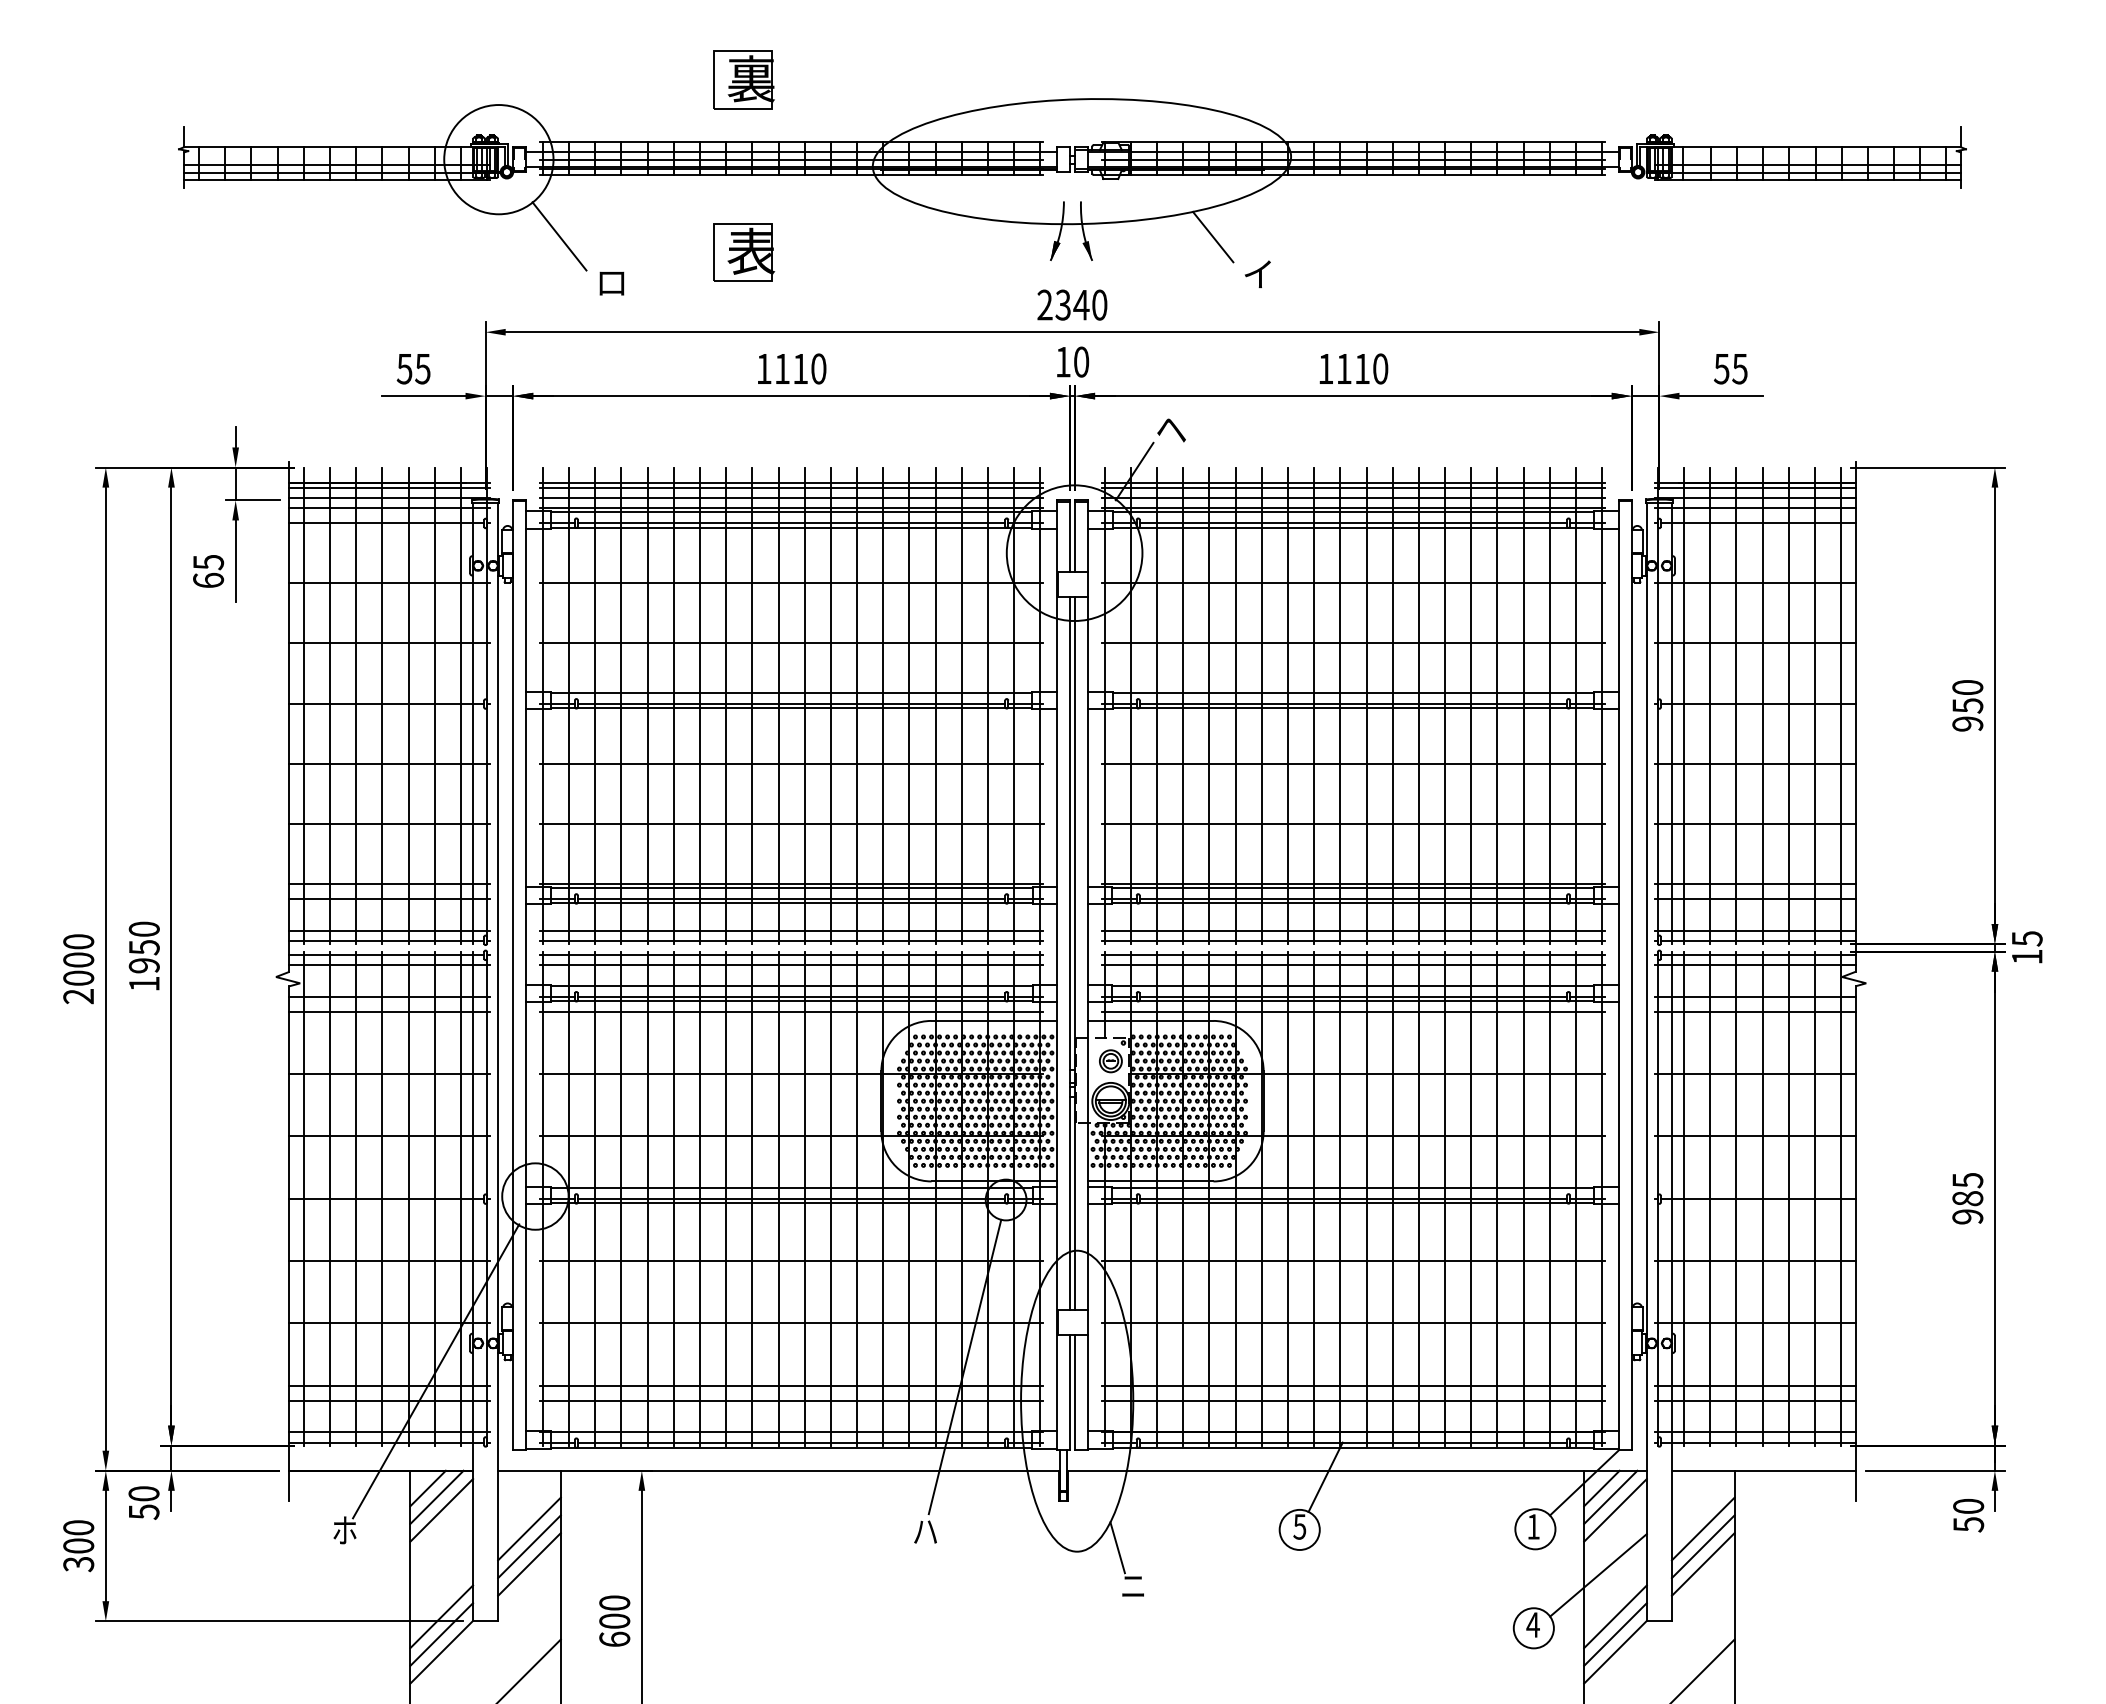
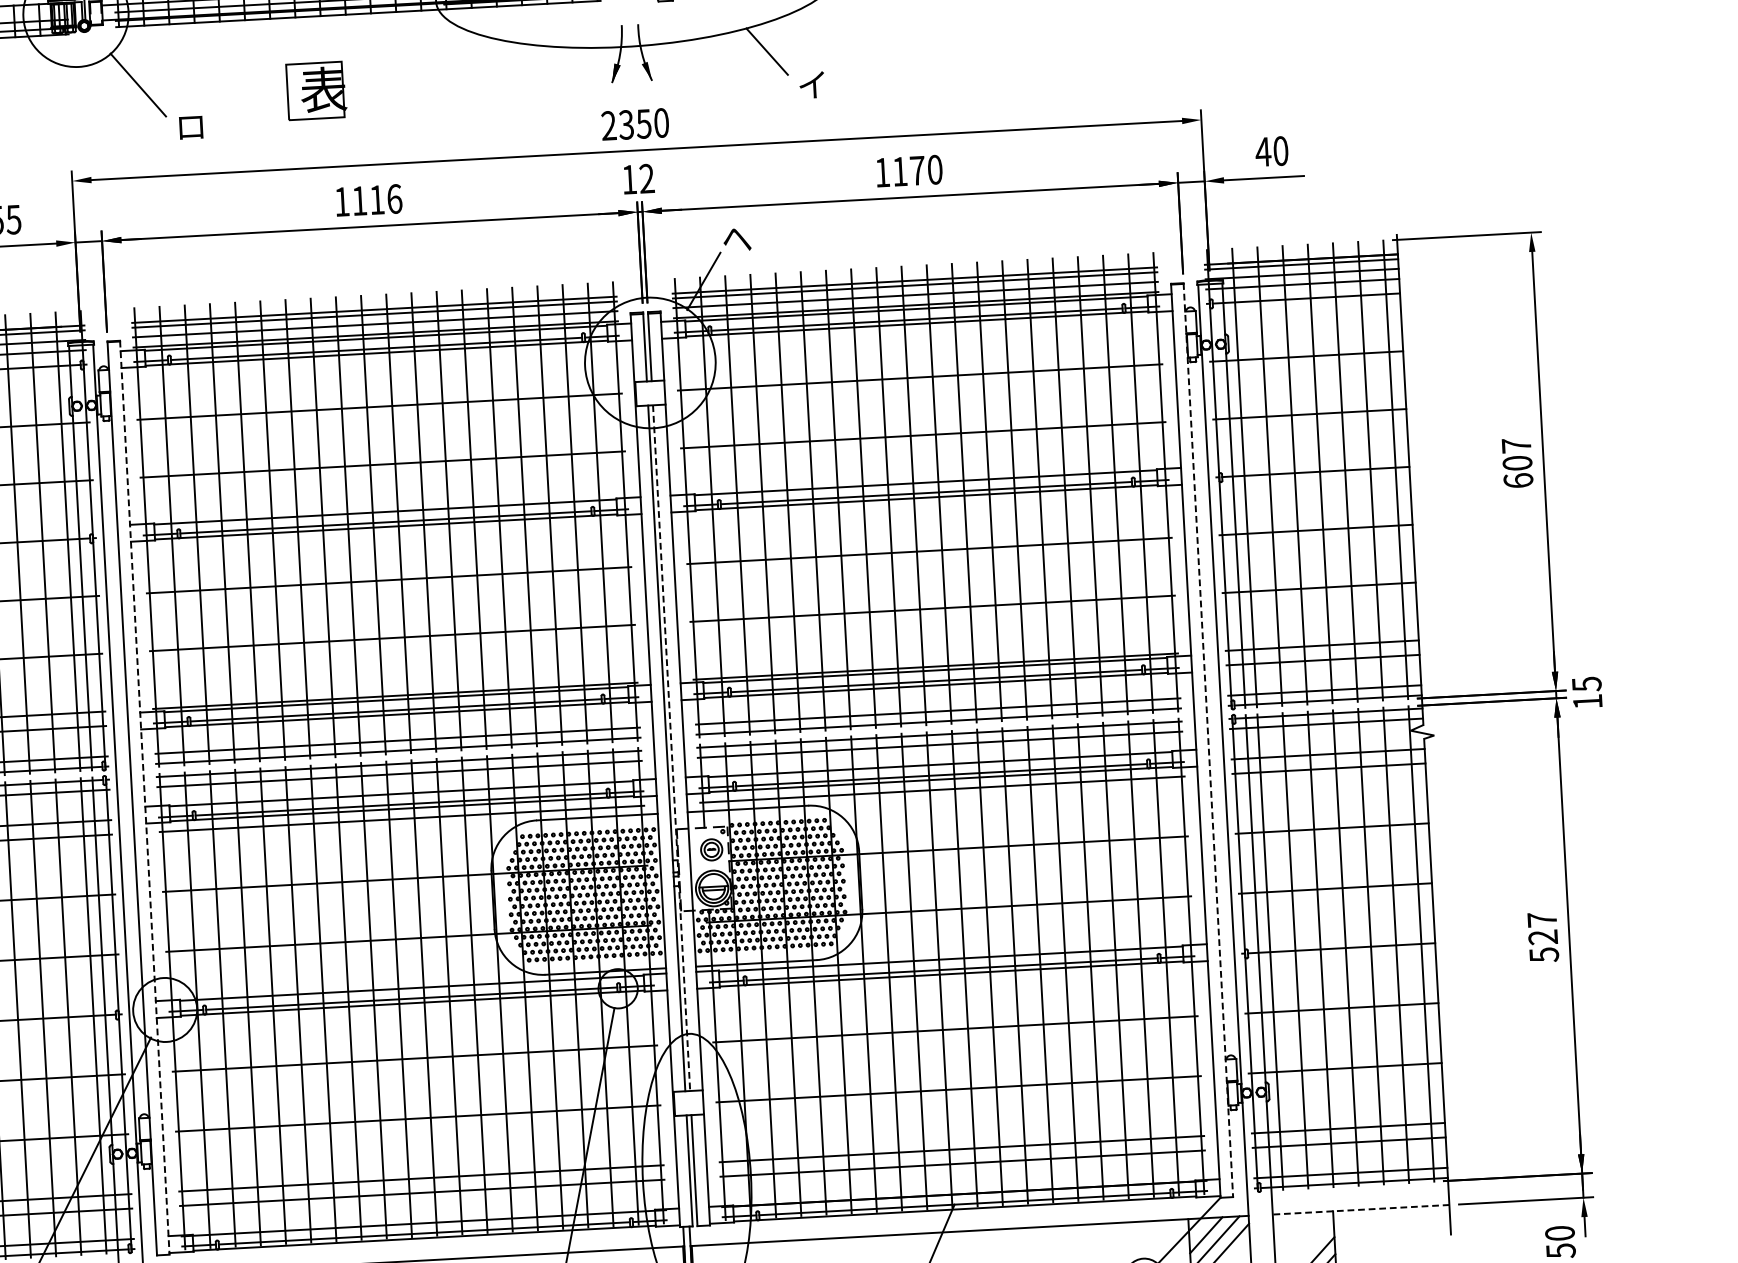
text: (1081, 305) -> (644, 124), 2340 -> 2350
text: (1081, 361) -> (646, 178), 10 -> 12
text: (818, 368) -> (394, 198), 1110 -> 1116
text: (1362, 368) -> (917, 170), 1110 -> 1170
text: (1730, 368) -> (1271, 151), 55 -> 40
text: (1967, 705) -> (1517, 462), 950 -> 607
line: (1075, 954) -> (672, 748), solid -> dashed
line: (526, 975) -> (145, 797), solid -> dashed
line: (1631, 975) -> (1208, 740), solid -> dashed
text: (1967, 1198) -> (1542, 937), 985 -> 527
line: (1764, 1470) -> (1361, 1209), solid -> dashed

